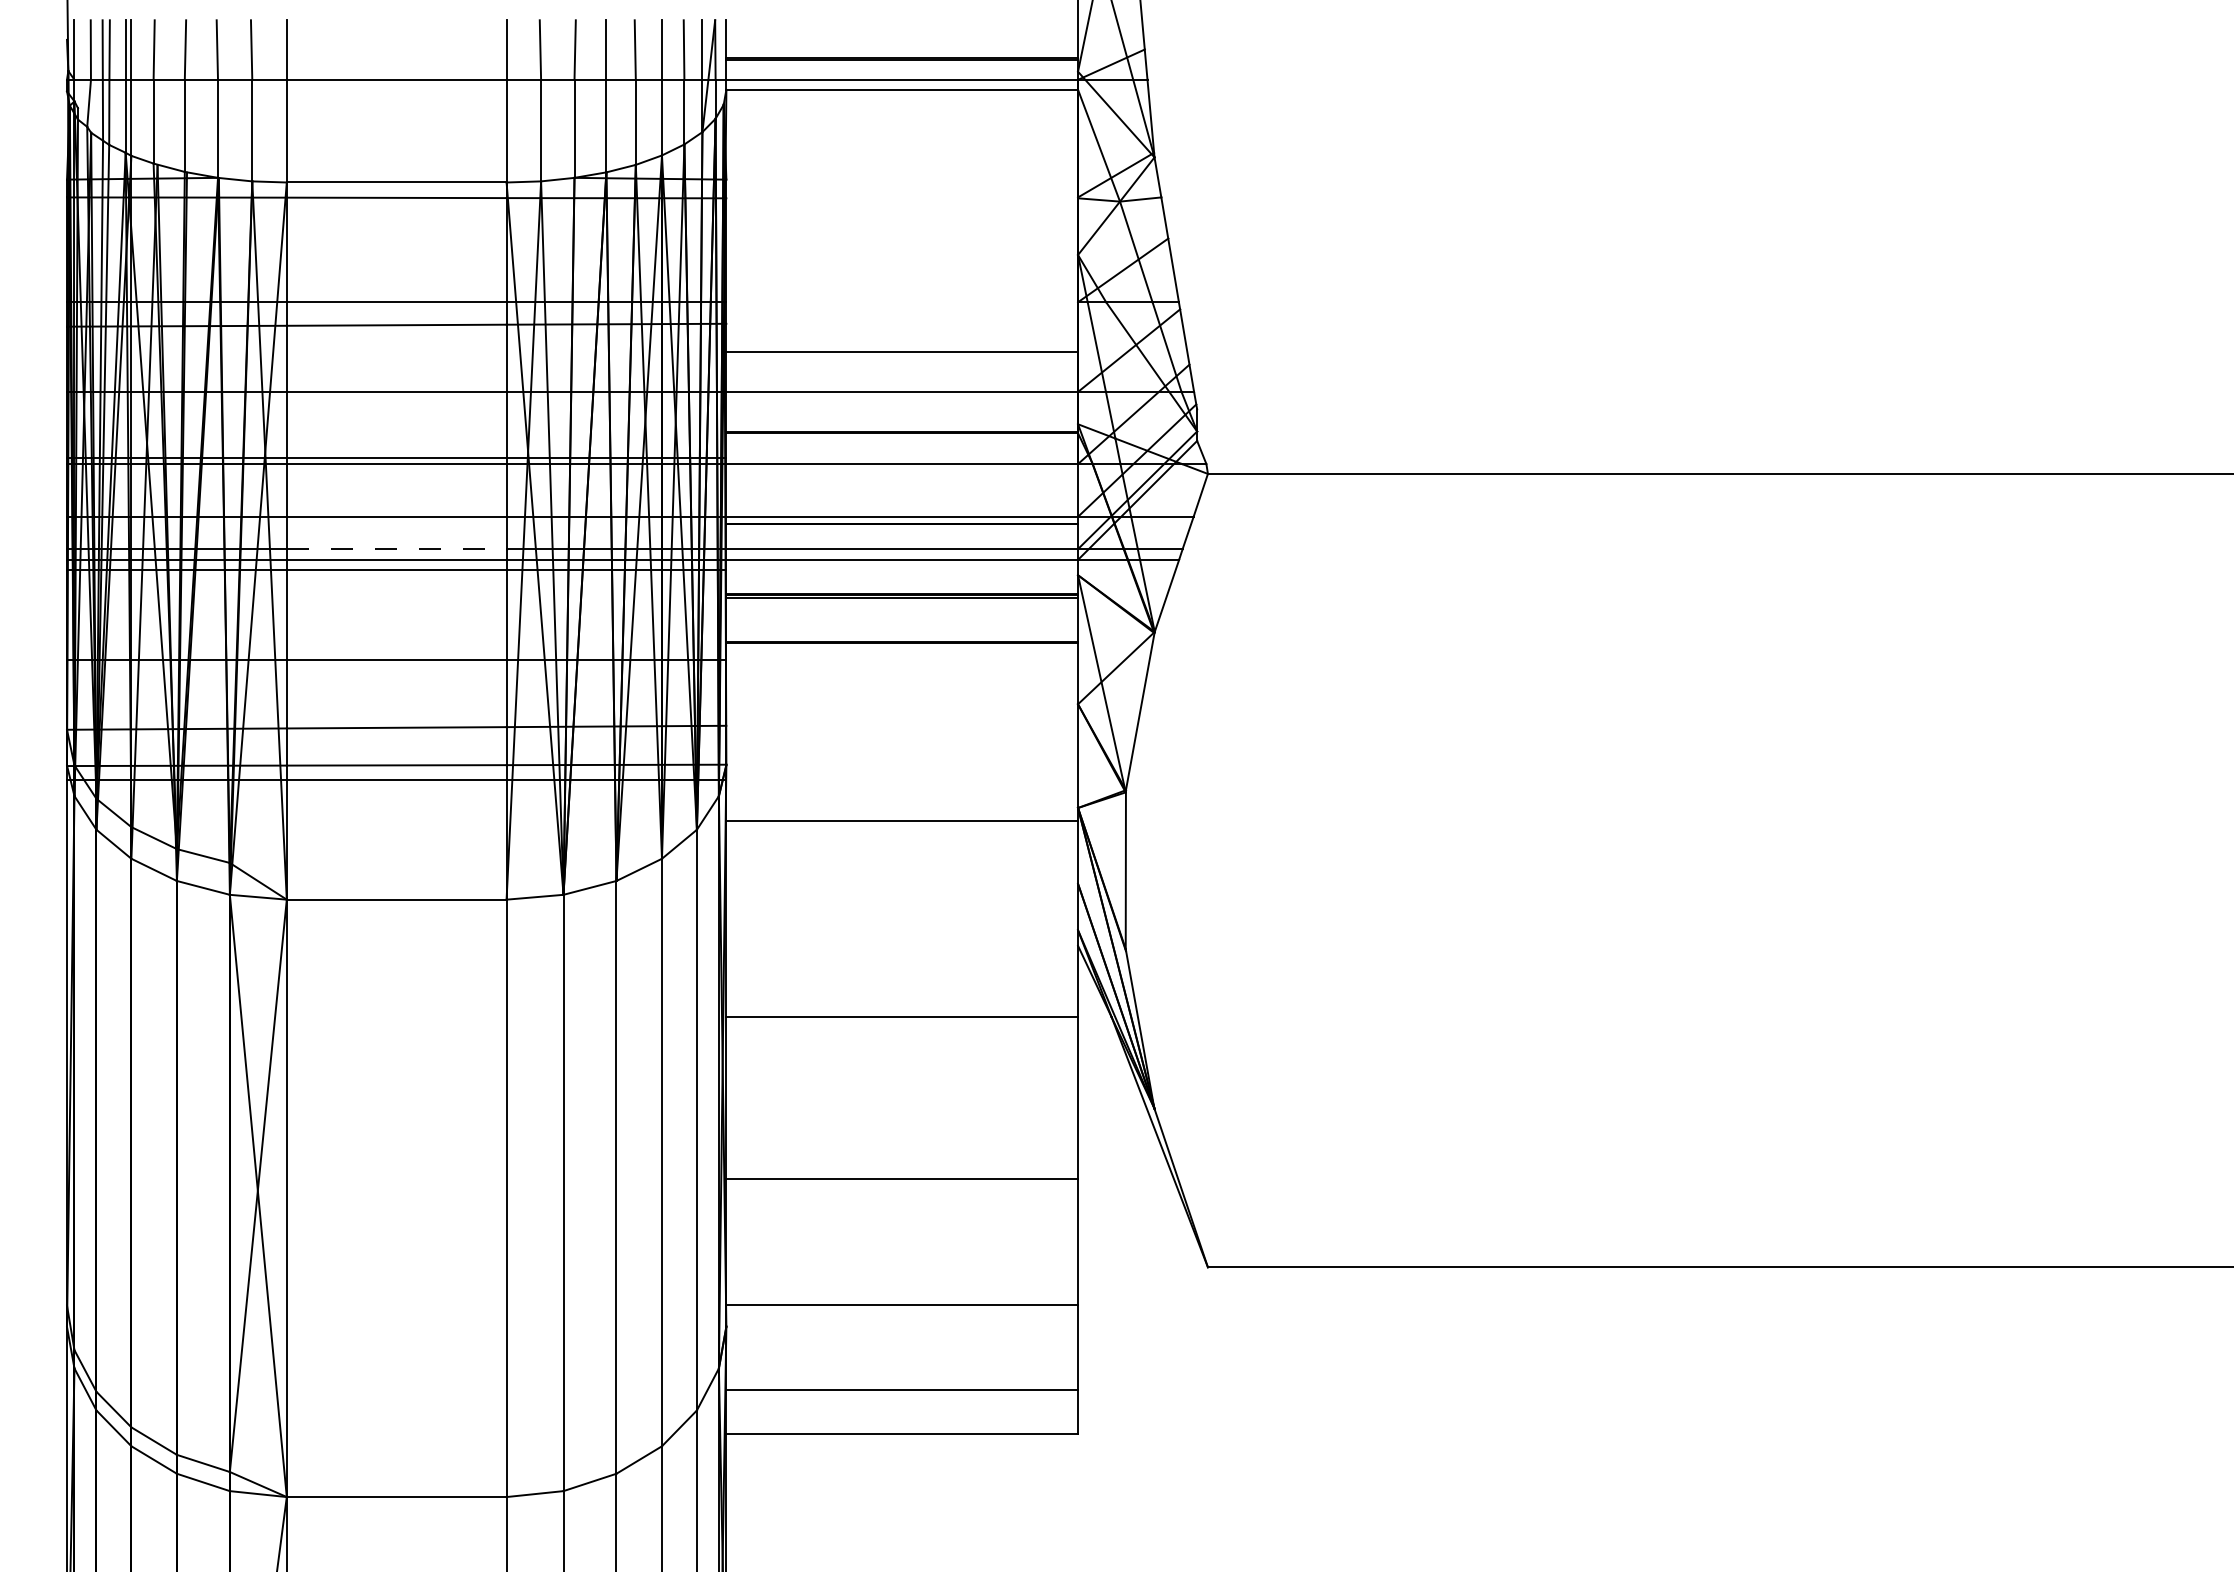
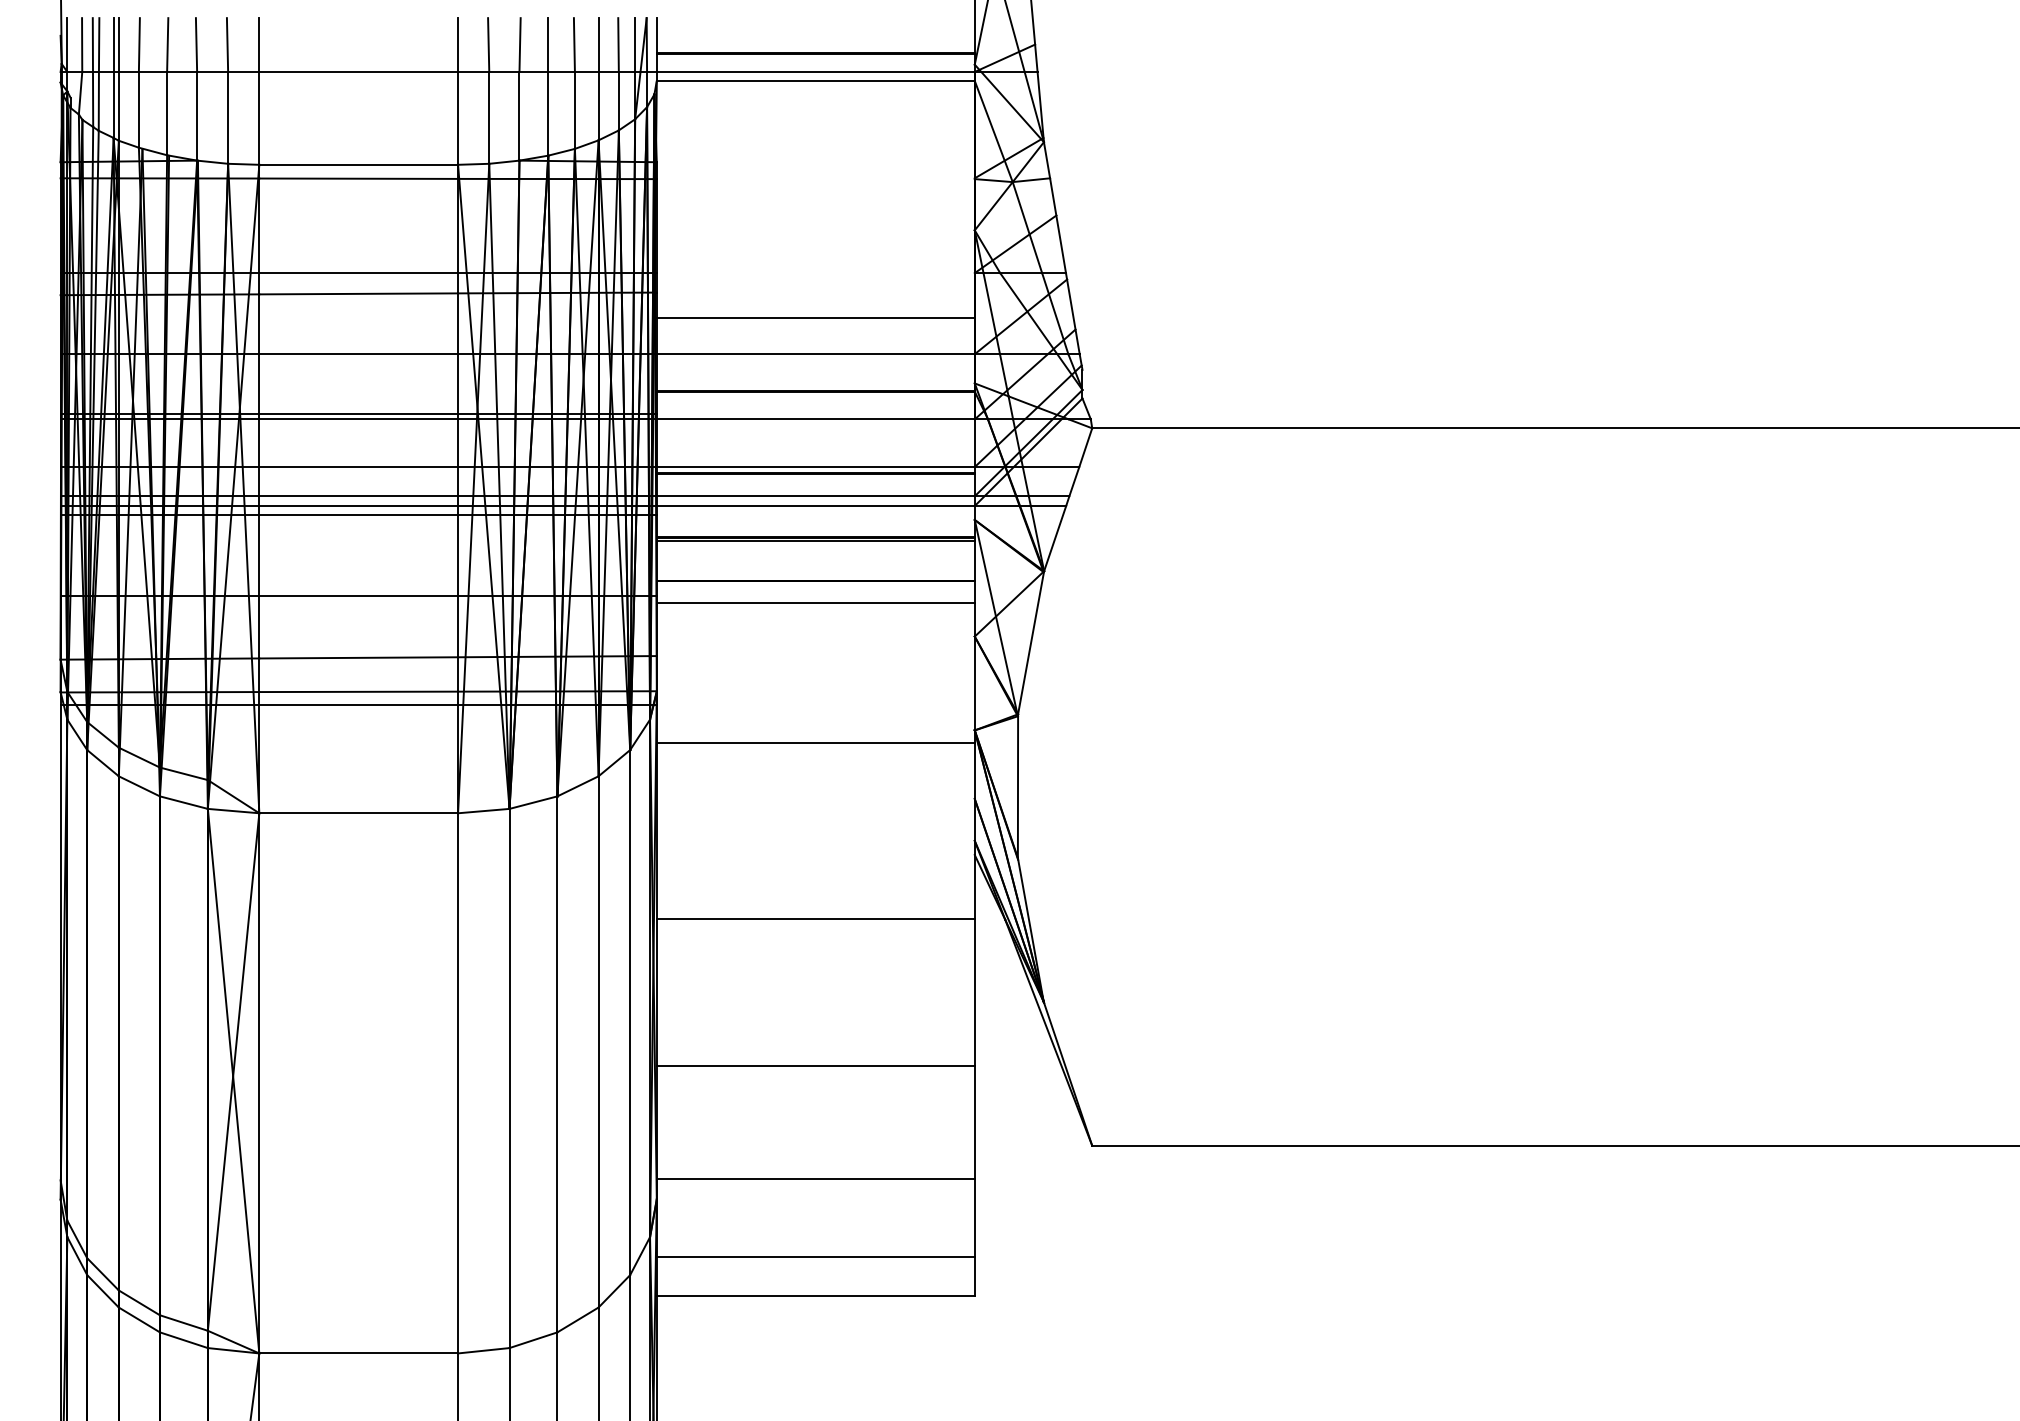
line: (396, 549) -> (358, 496), dashed -> solid
line: (902, 666) -> (816, 602), added

